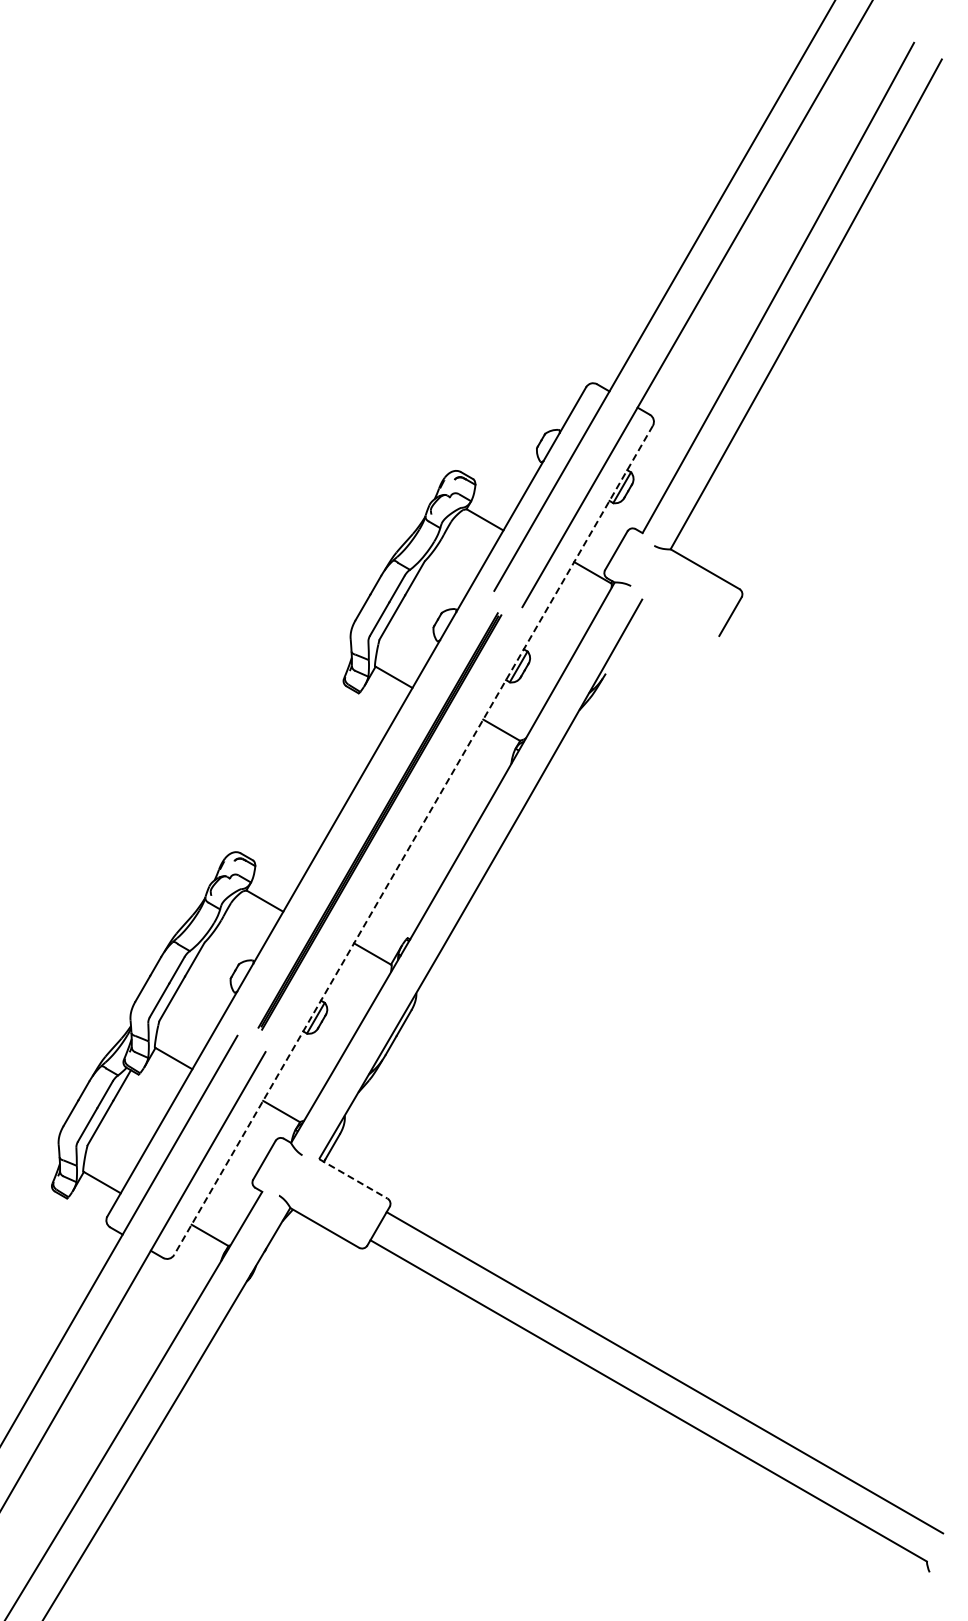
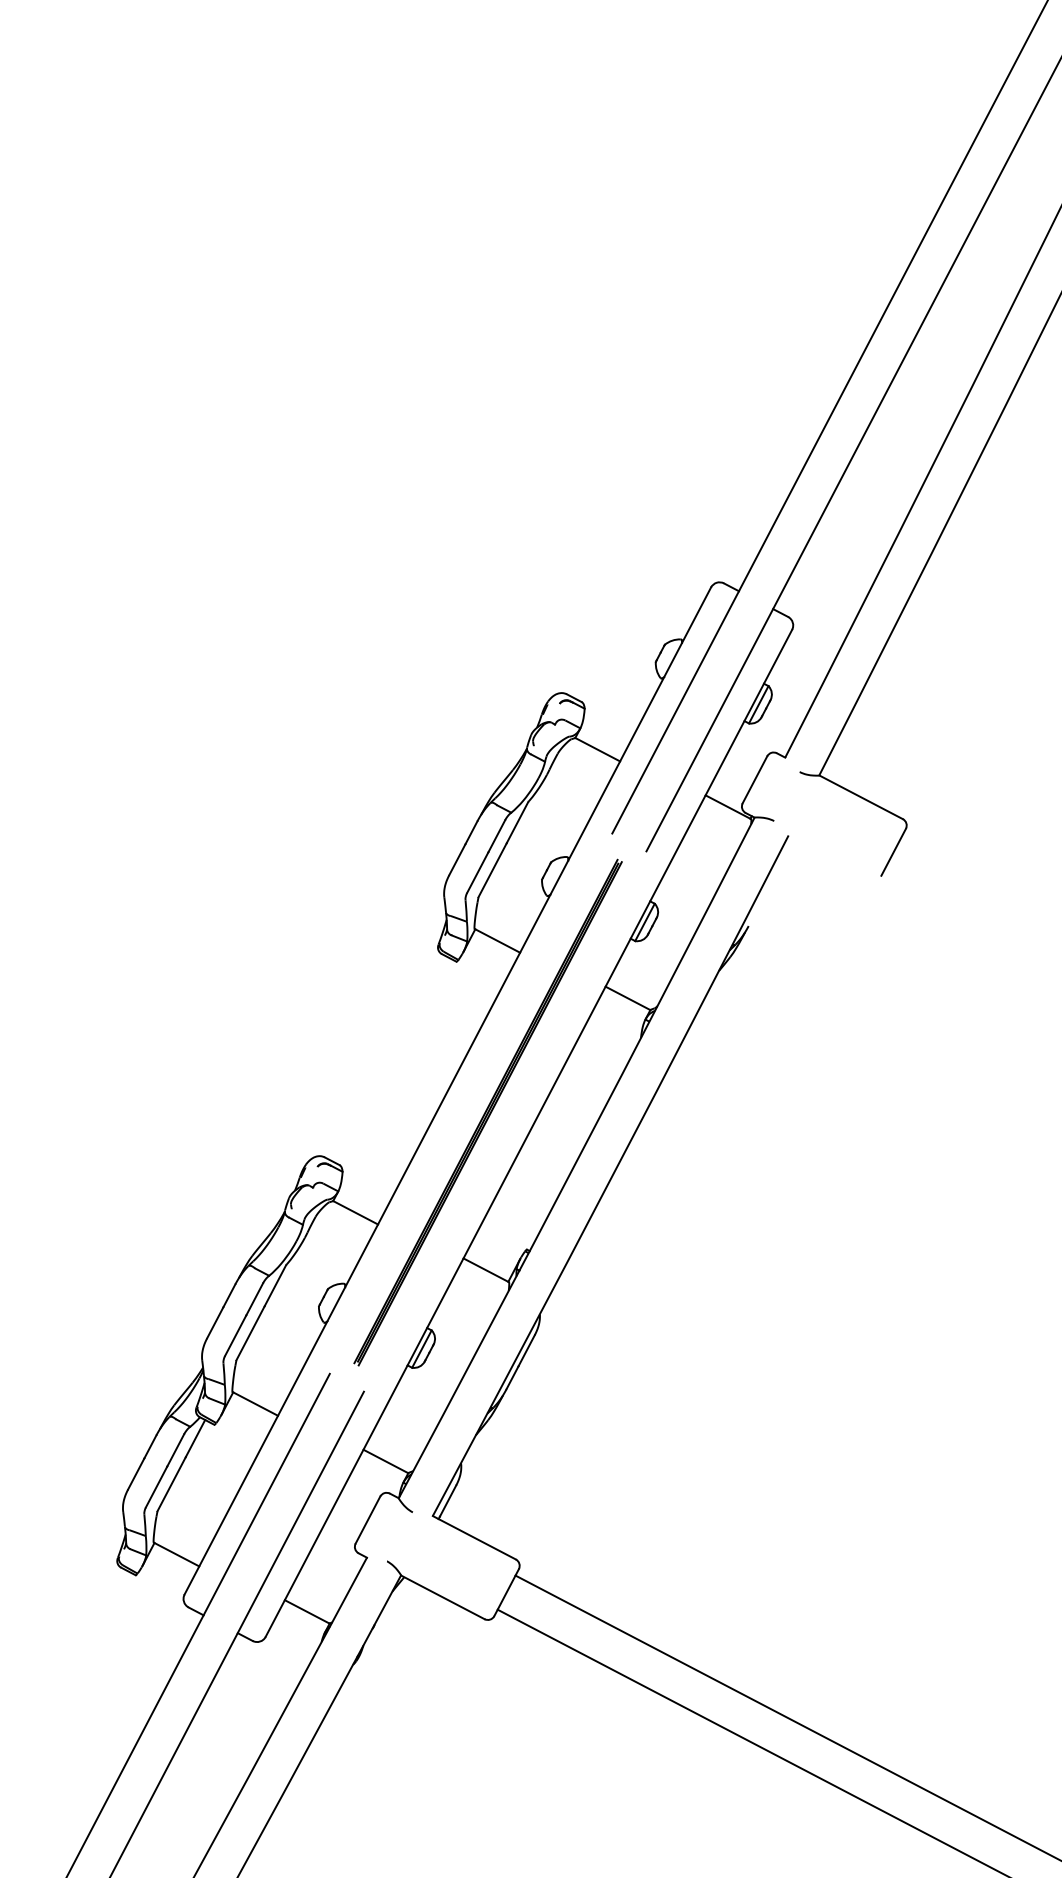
line: (413, 840) -> (528, 1133), dashed -> solid
line: (353, 1179) -> (474, 1538), dashed -> solid

